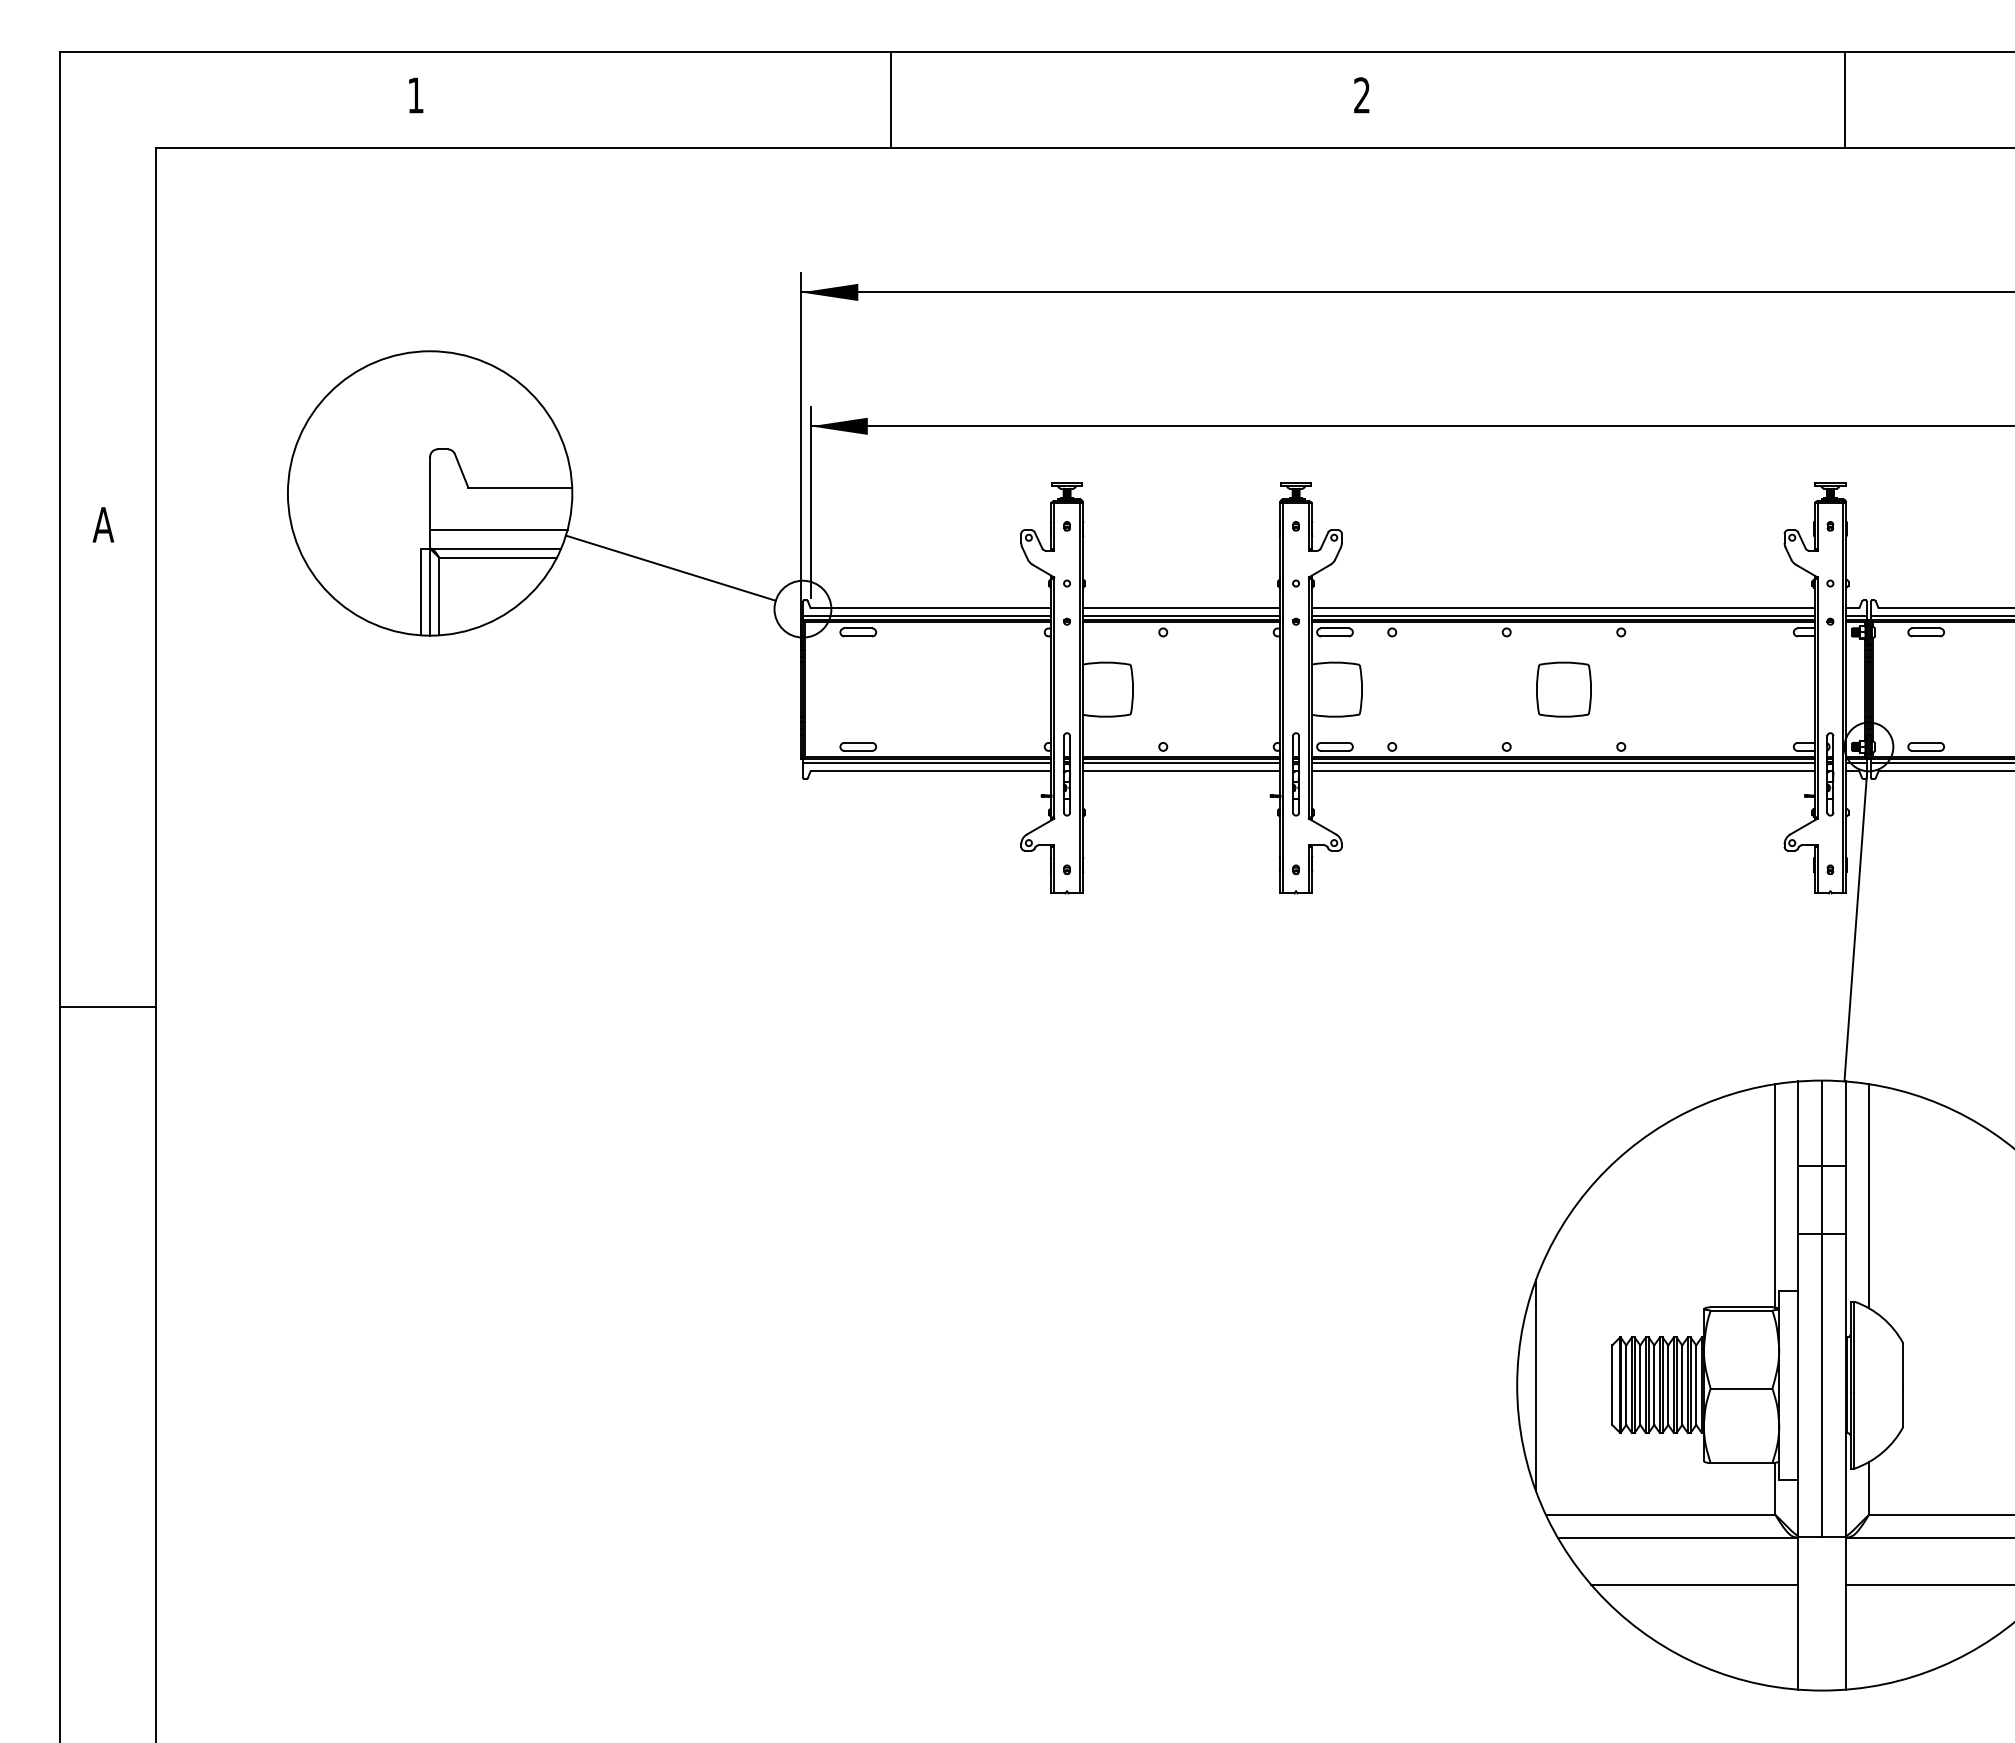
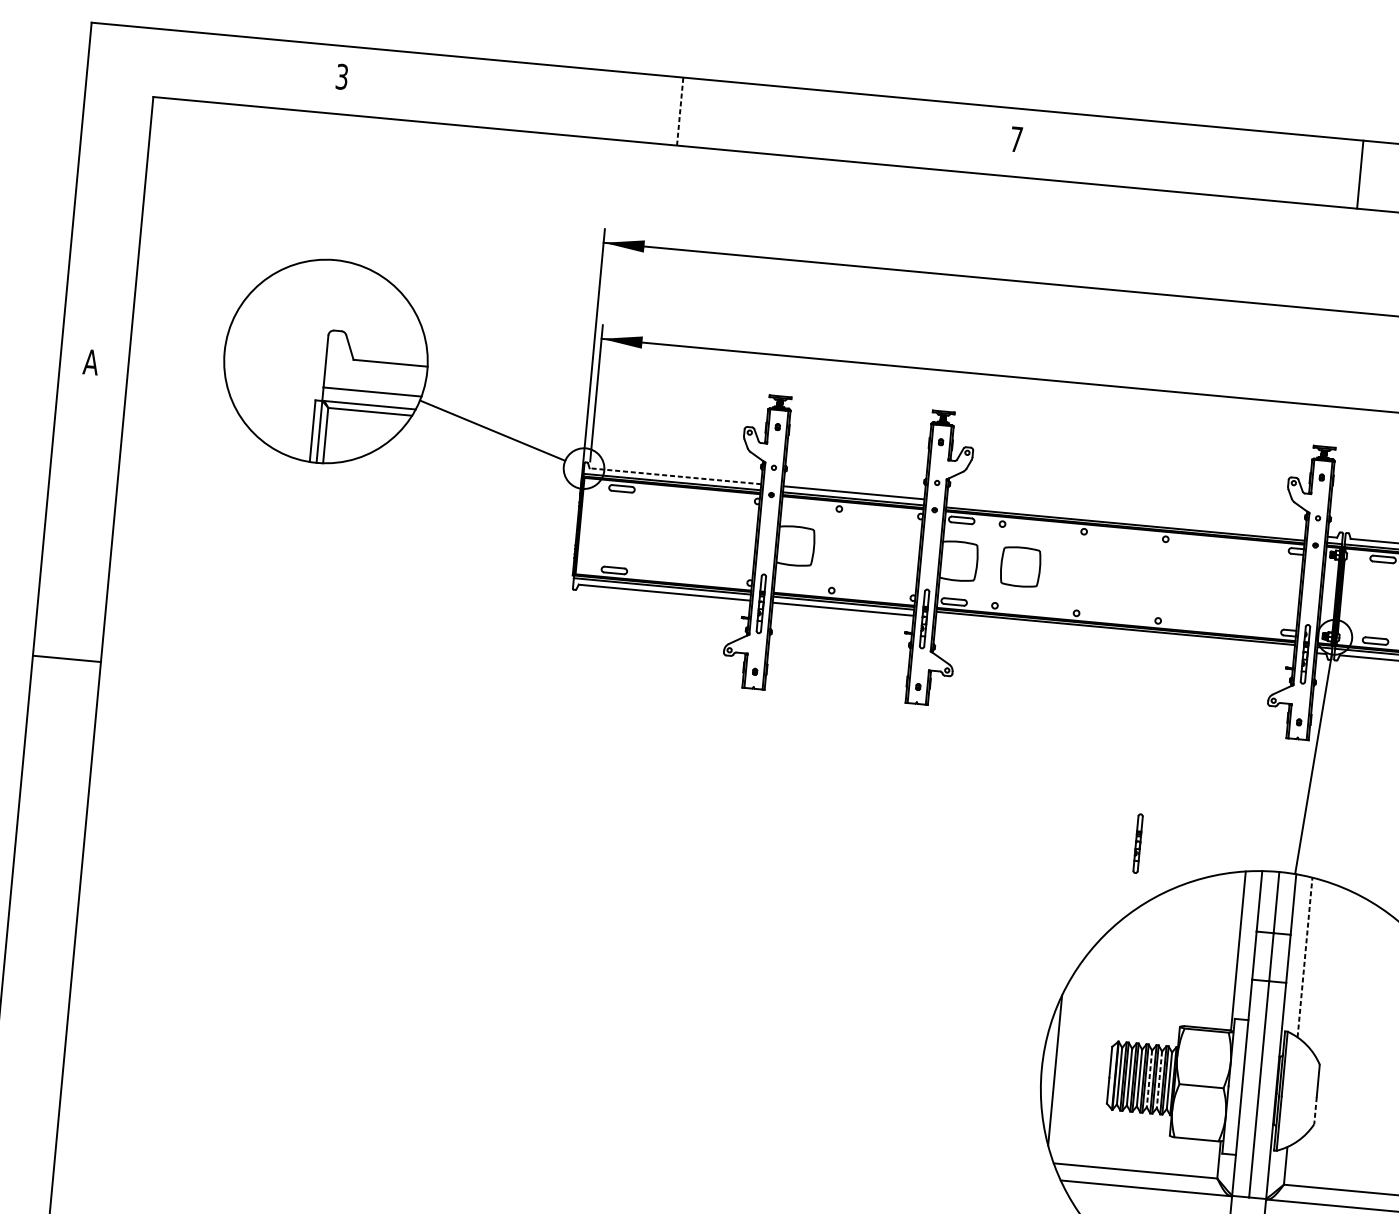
text: (415, 95) -> (341, 76), 1 -> 3
text: (1361, 95) -> (1016, 139), 2 -> 7
line: (890, 100) -> (680, 111), solid -> dashed
line: (930, 608) -> (675, 476), solid -> dashed
line: (1562, 608) -> (1125, 518), removed
part: (1563, 689) -> (1020, 566), moved
line: (1562, 771) -> (1114, 634), removed
line: (107, 1006) -> (66, 658), moved
part: (1621, 1059) -> (1137, 843), added
line: (1868, 1195) -> (1304, 956), solid -> dashed
line: (1668, 1385) -> (1149, 1079), solid -> dashed
line: (1682, 1385) -> (1159, 1080), solid -> dashed
line: (1903, 1408) -> (1315, 1111), solid -> dashed

